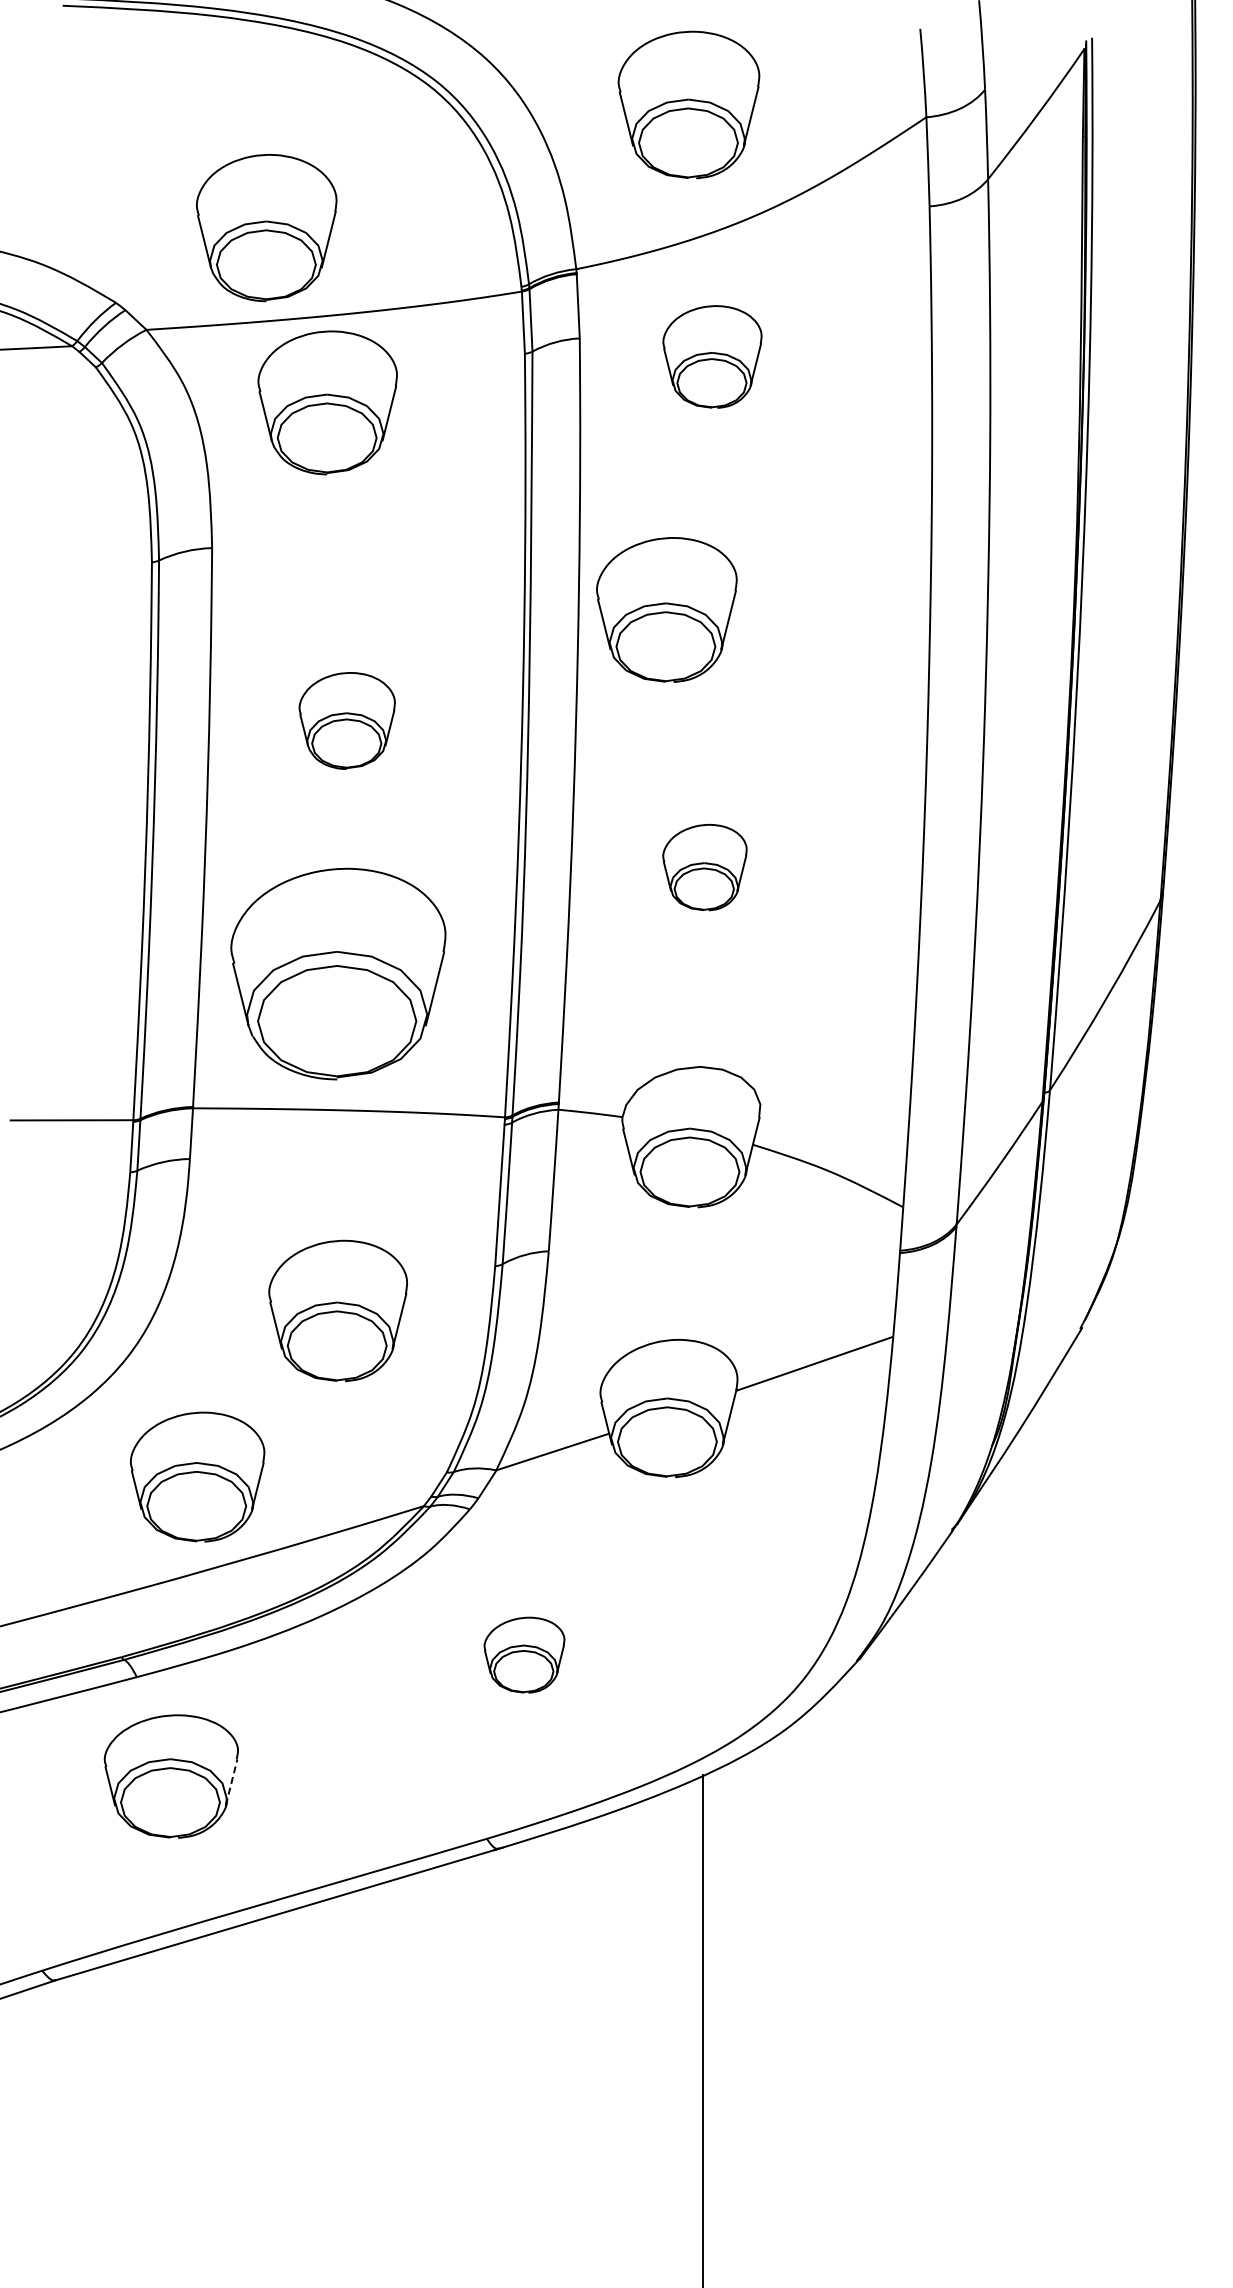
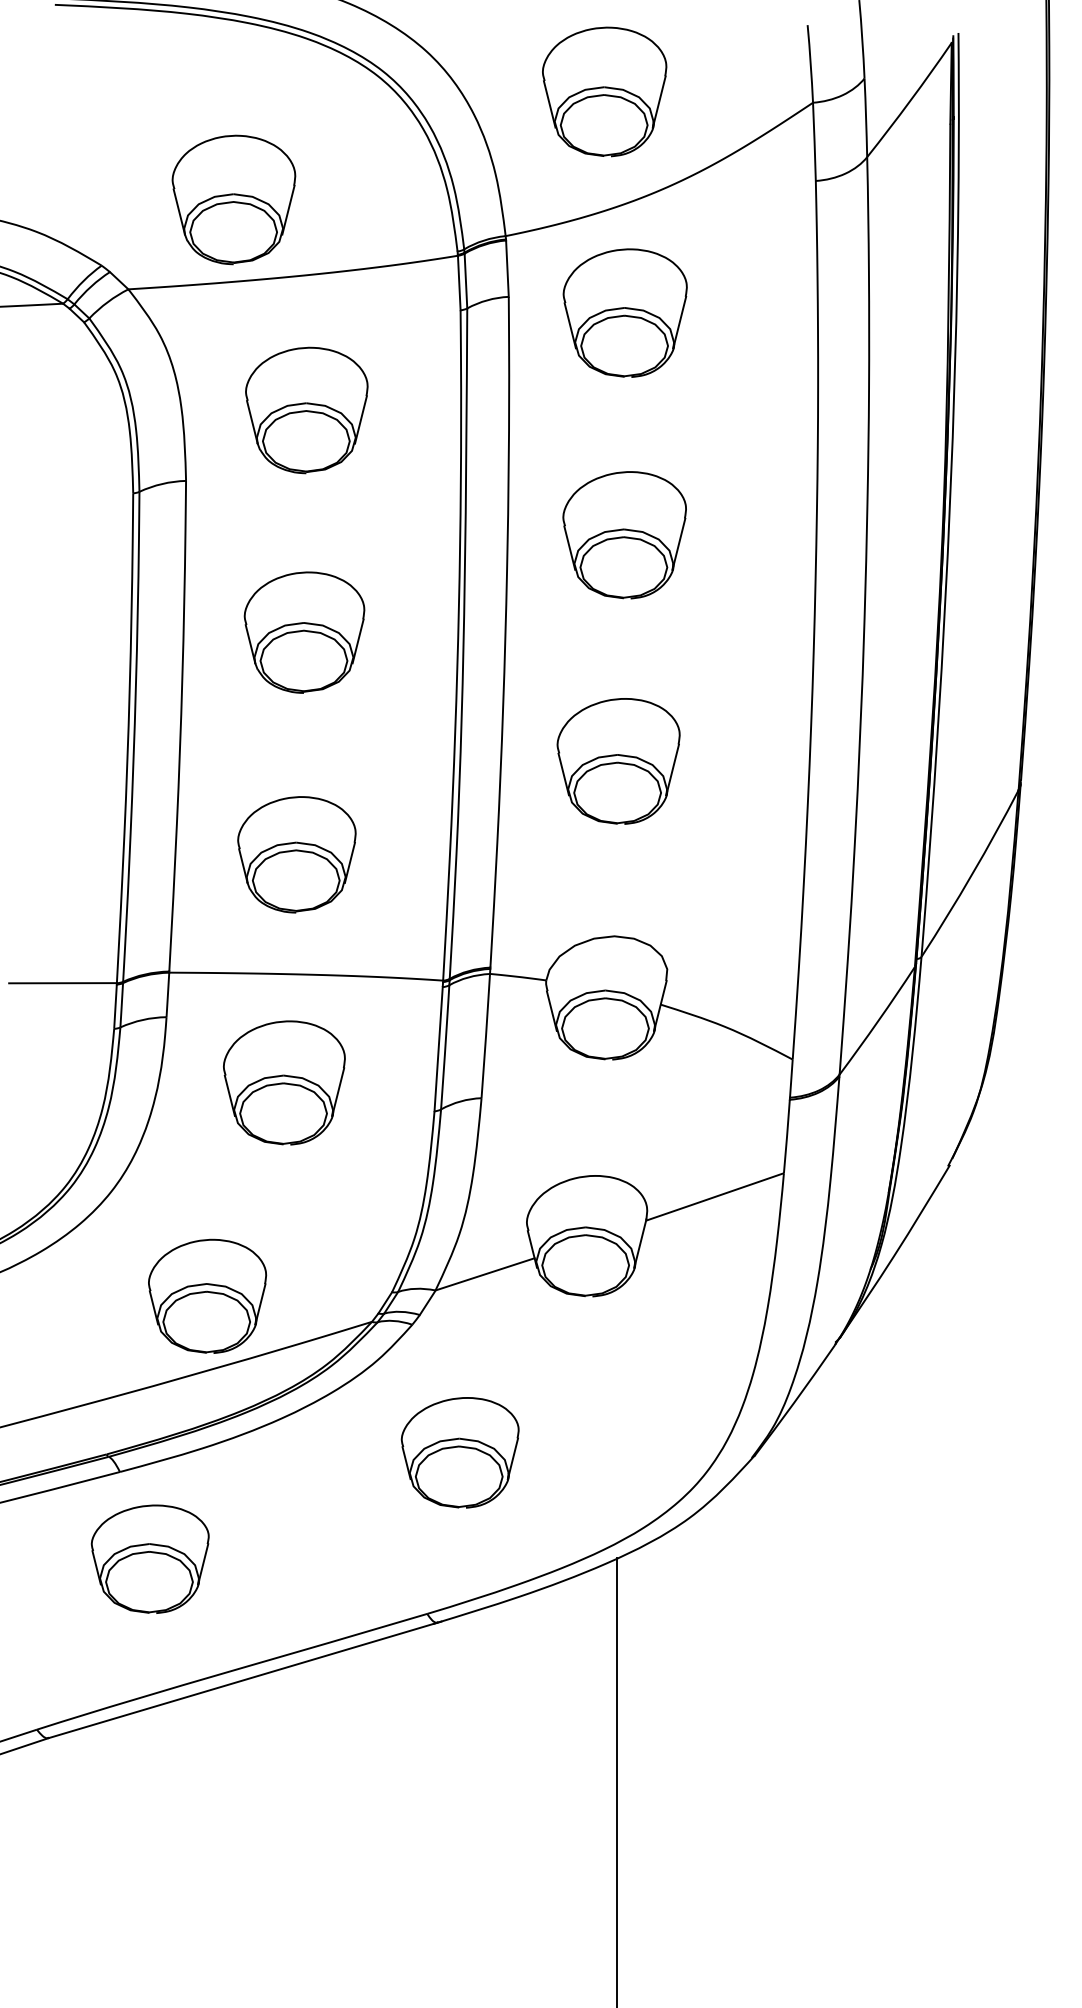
part: (712, 356) -> (625, 312), size x1.43
part: (327, 402) -> (306, 410), moved
part: (666, 609) -> (624, 534), moved
part: (347, 720) -> (304, 632), size x1.43
part: (704, 867) -> (618, 761), size x1.67
part: (338, 973) -> (296, 854), size x0.62
part: (338, 1310) -> (284, 1082), moved
part: (197, 1476) -> (207, 1295), moved
part: (524, 1654) -> (460, 1452), size x1.67
line: (231, 1782) -> (203, 1564), dashed -> solid

